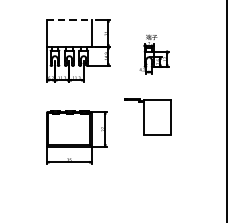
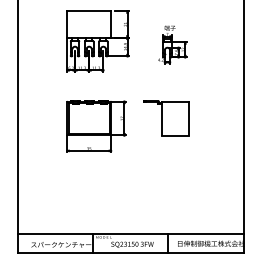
line: (69, 20) -> (89, 11), dashed -> solid
part: (148, 117) -> (166, 118), moved

